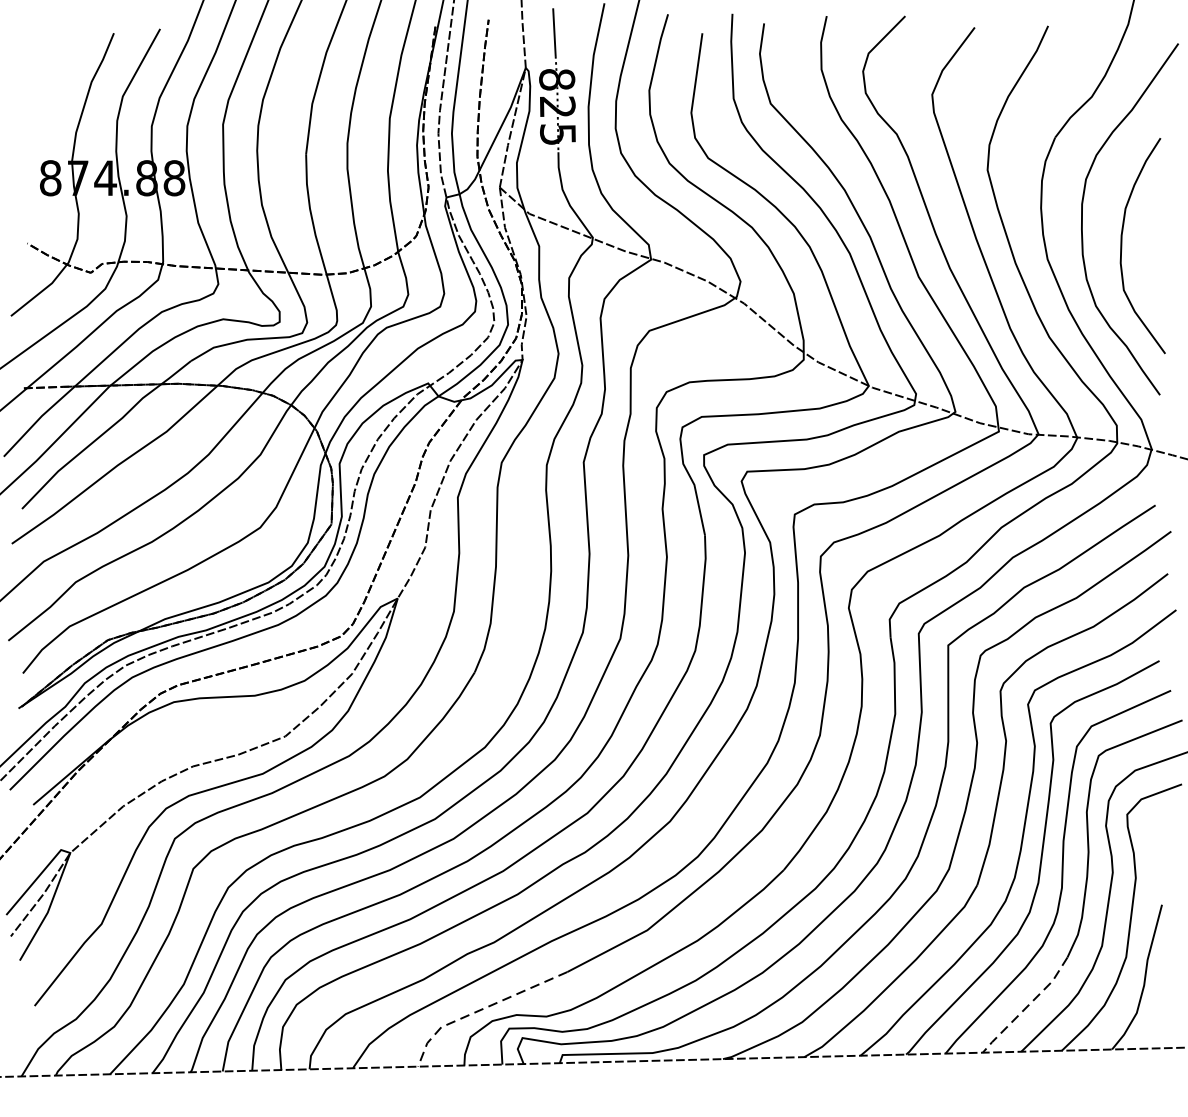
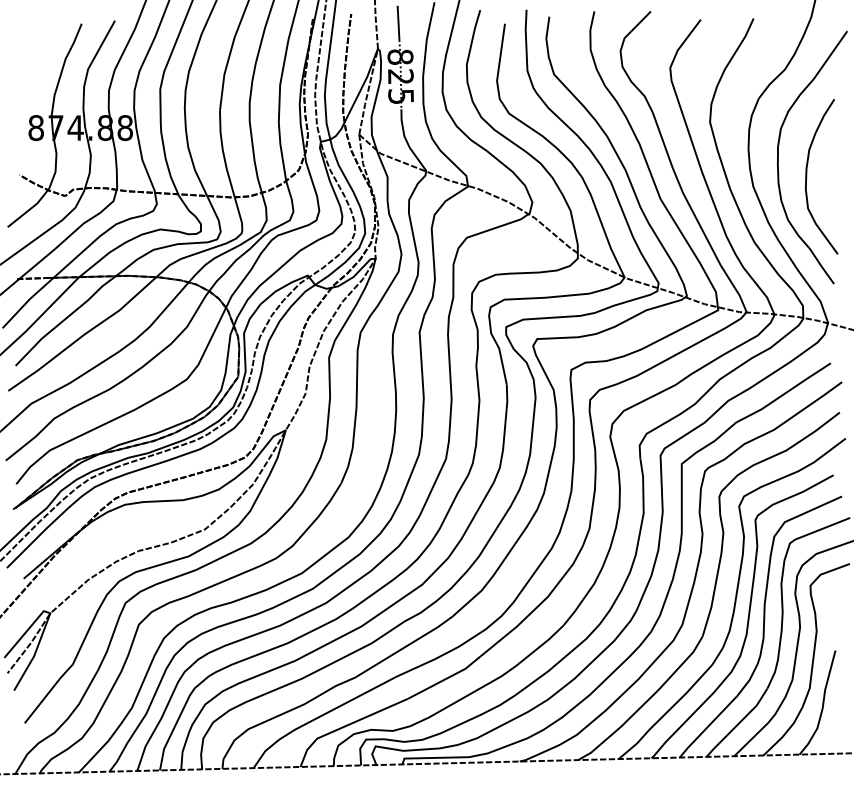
line: (1027, 1006) -> (738, 723), dashed -> solid
line: (480, 1010) -> (345, 726), dashed -> solid

